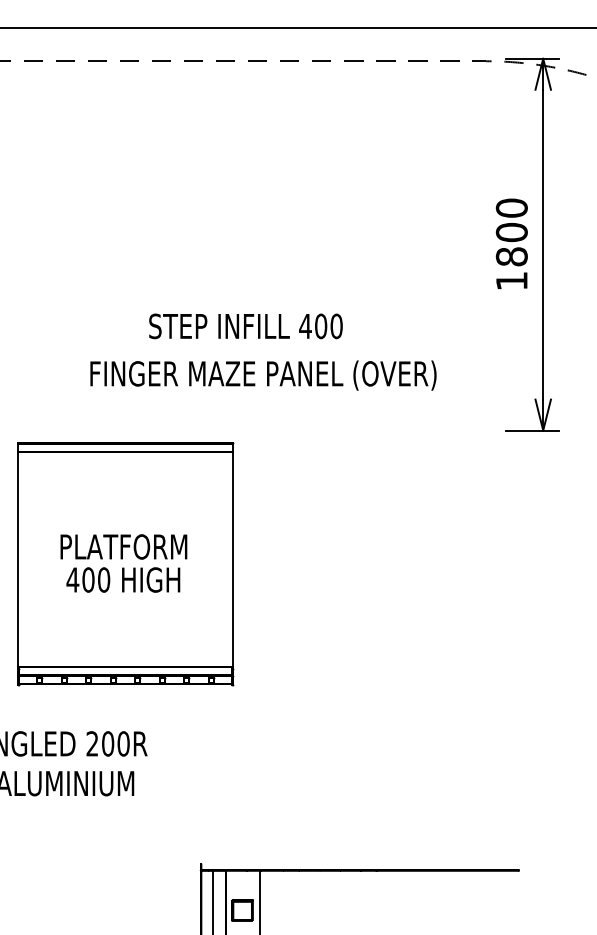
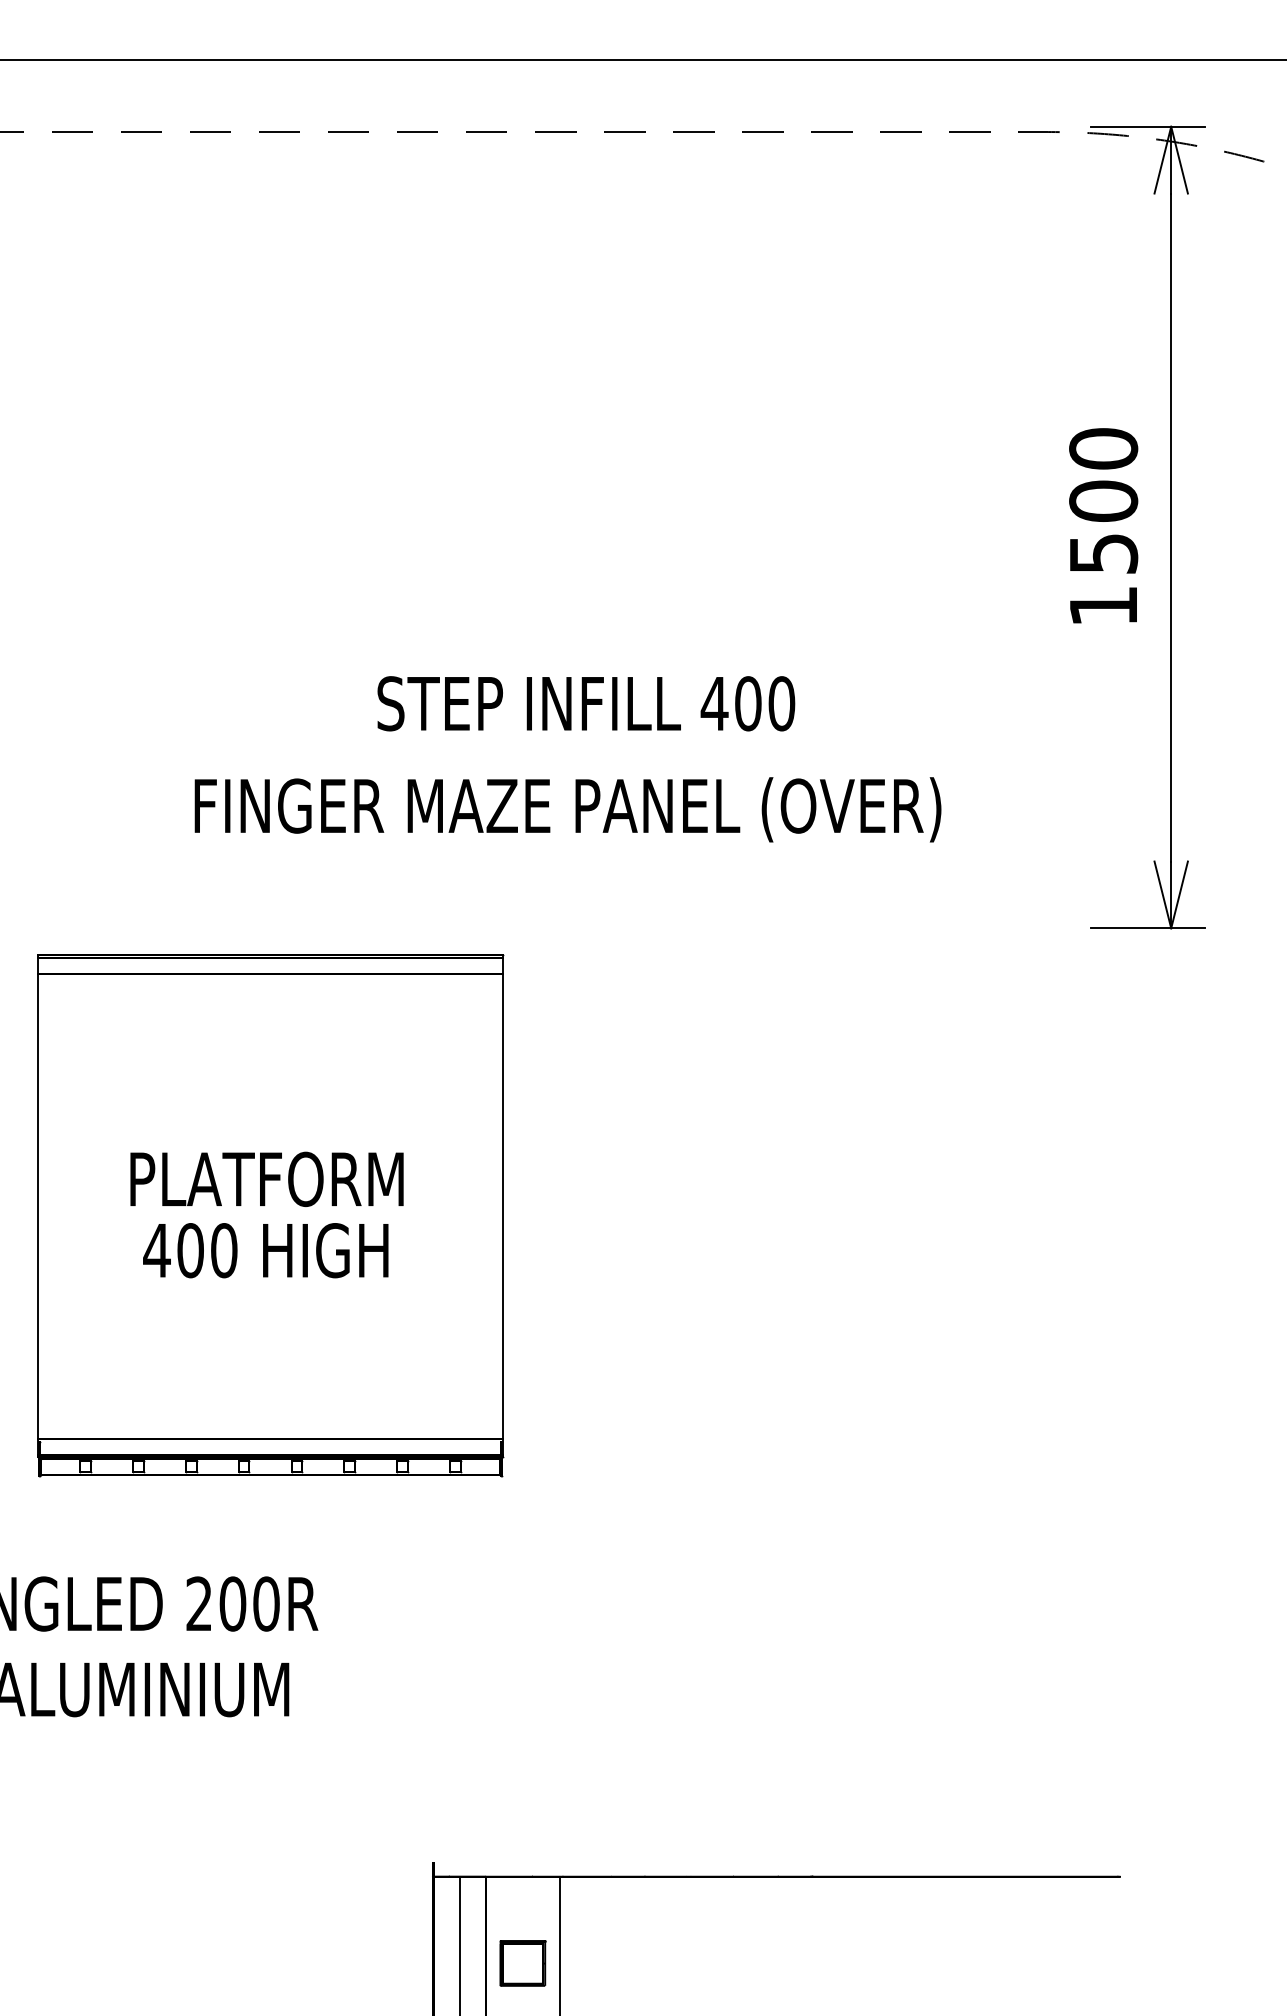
text: (511, 256) -> (1102, 553), 1800 -> 1500
text: (245, 326) -> (585, 703), moved

